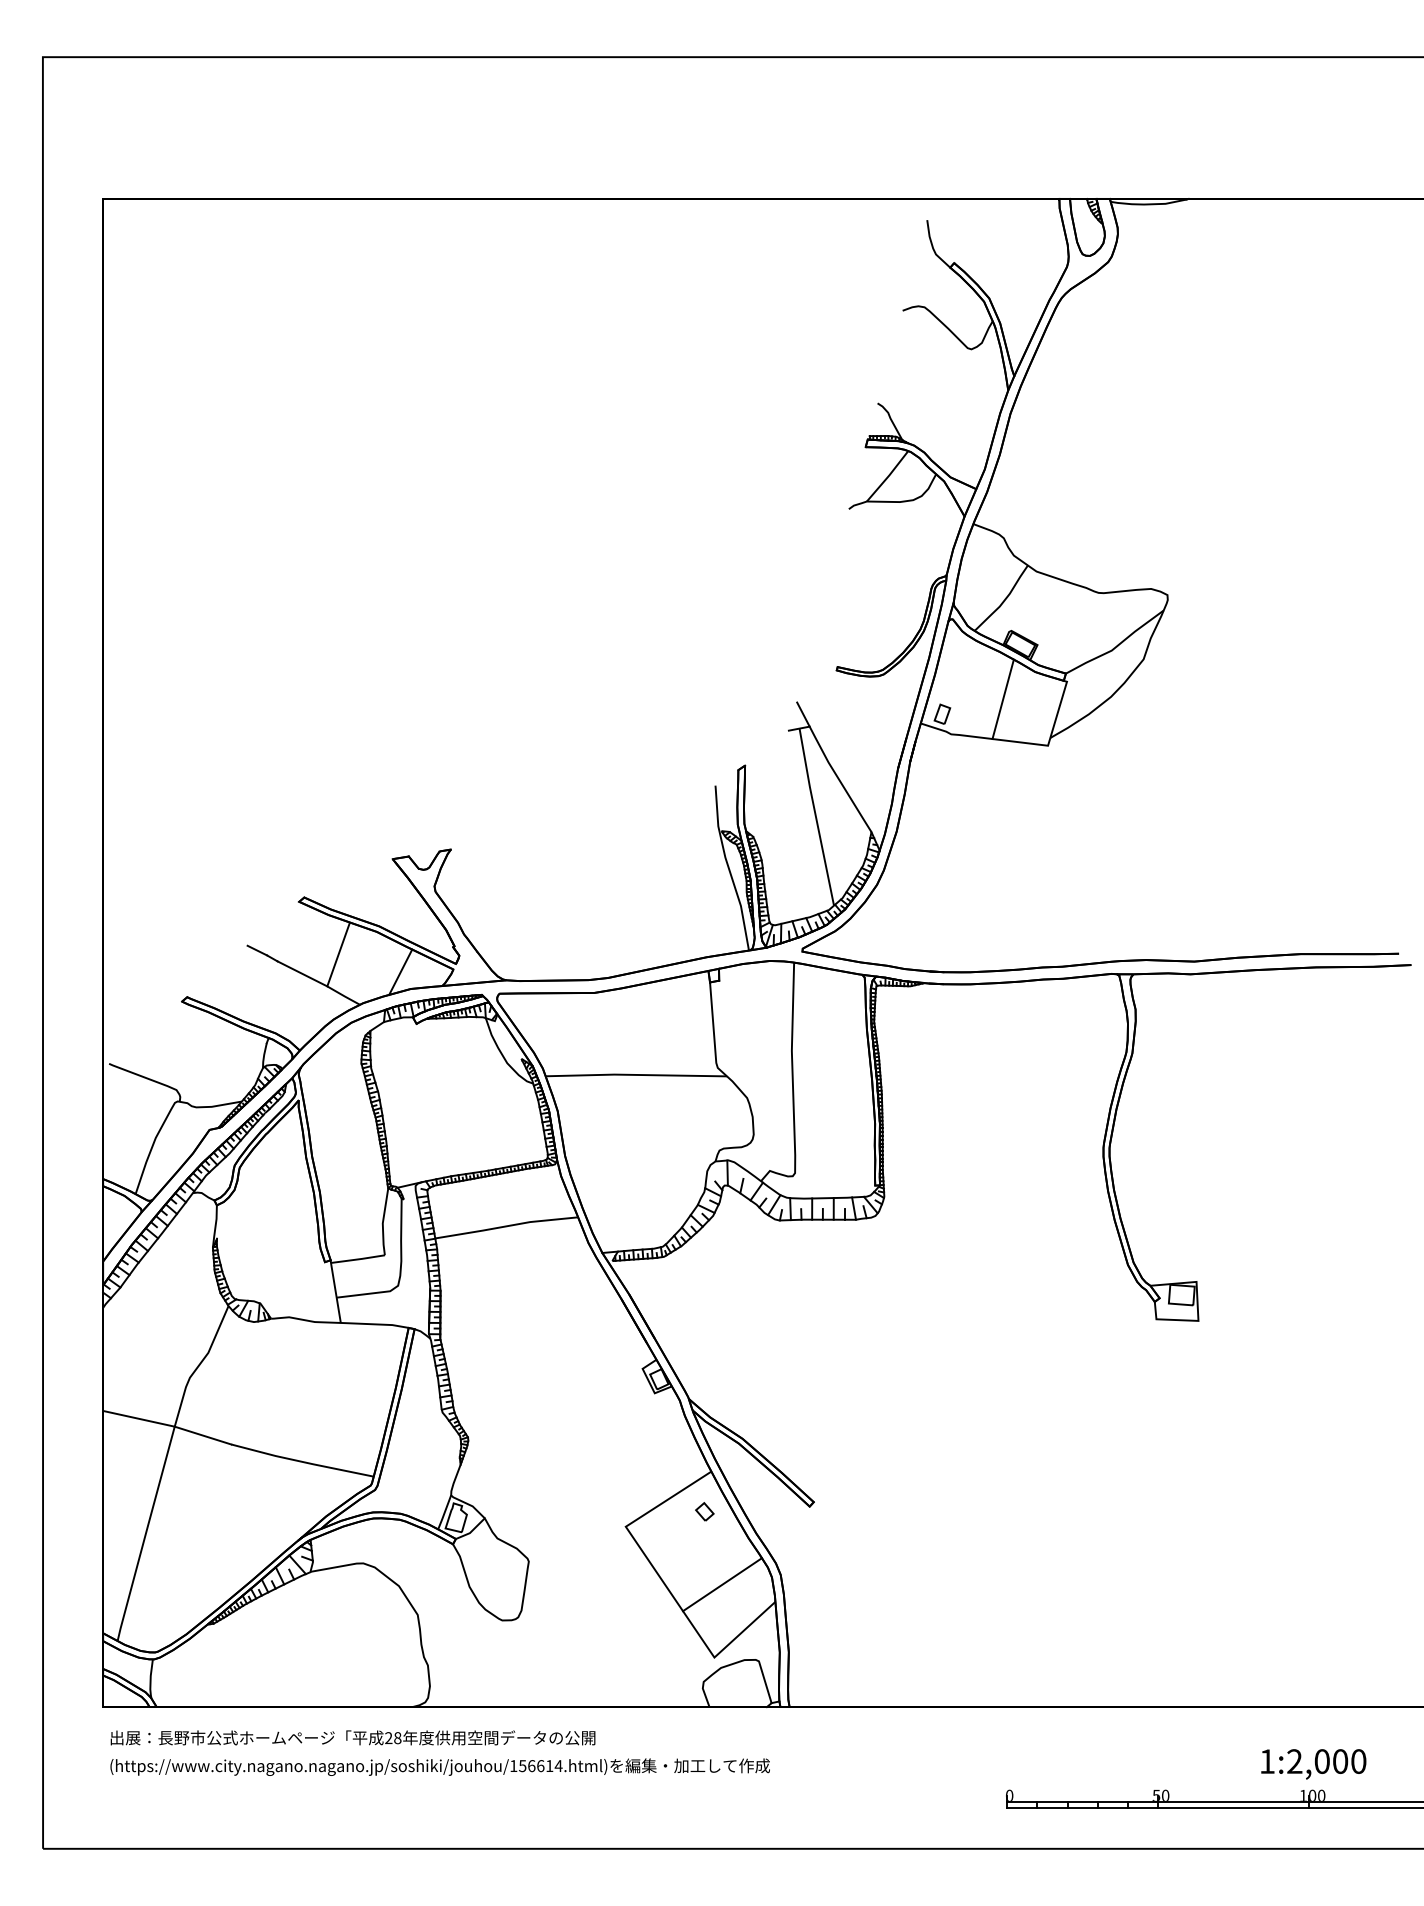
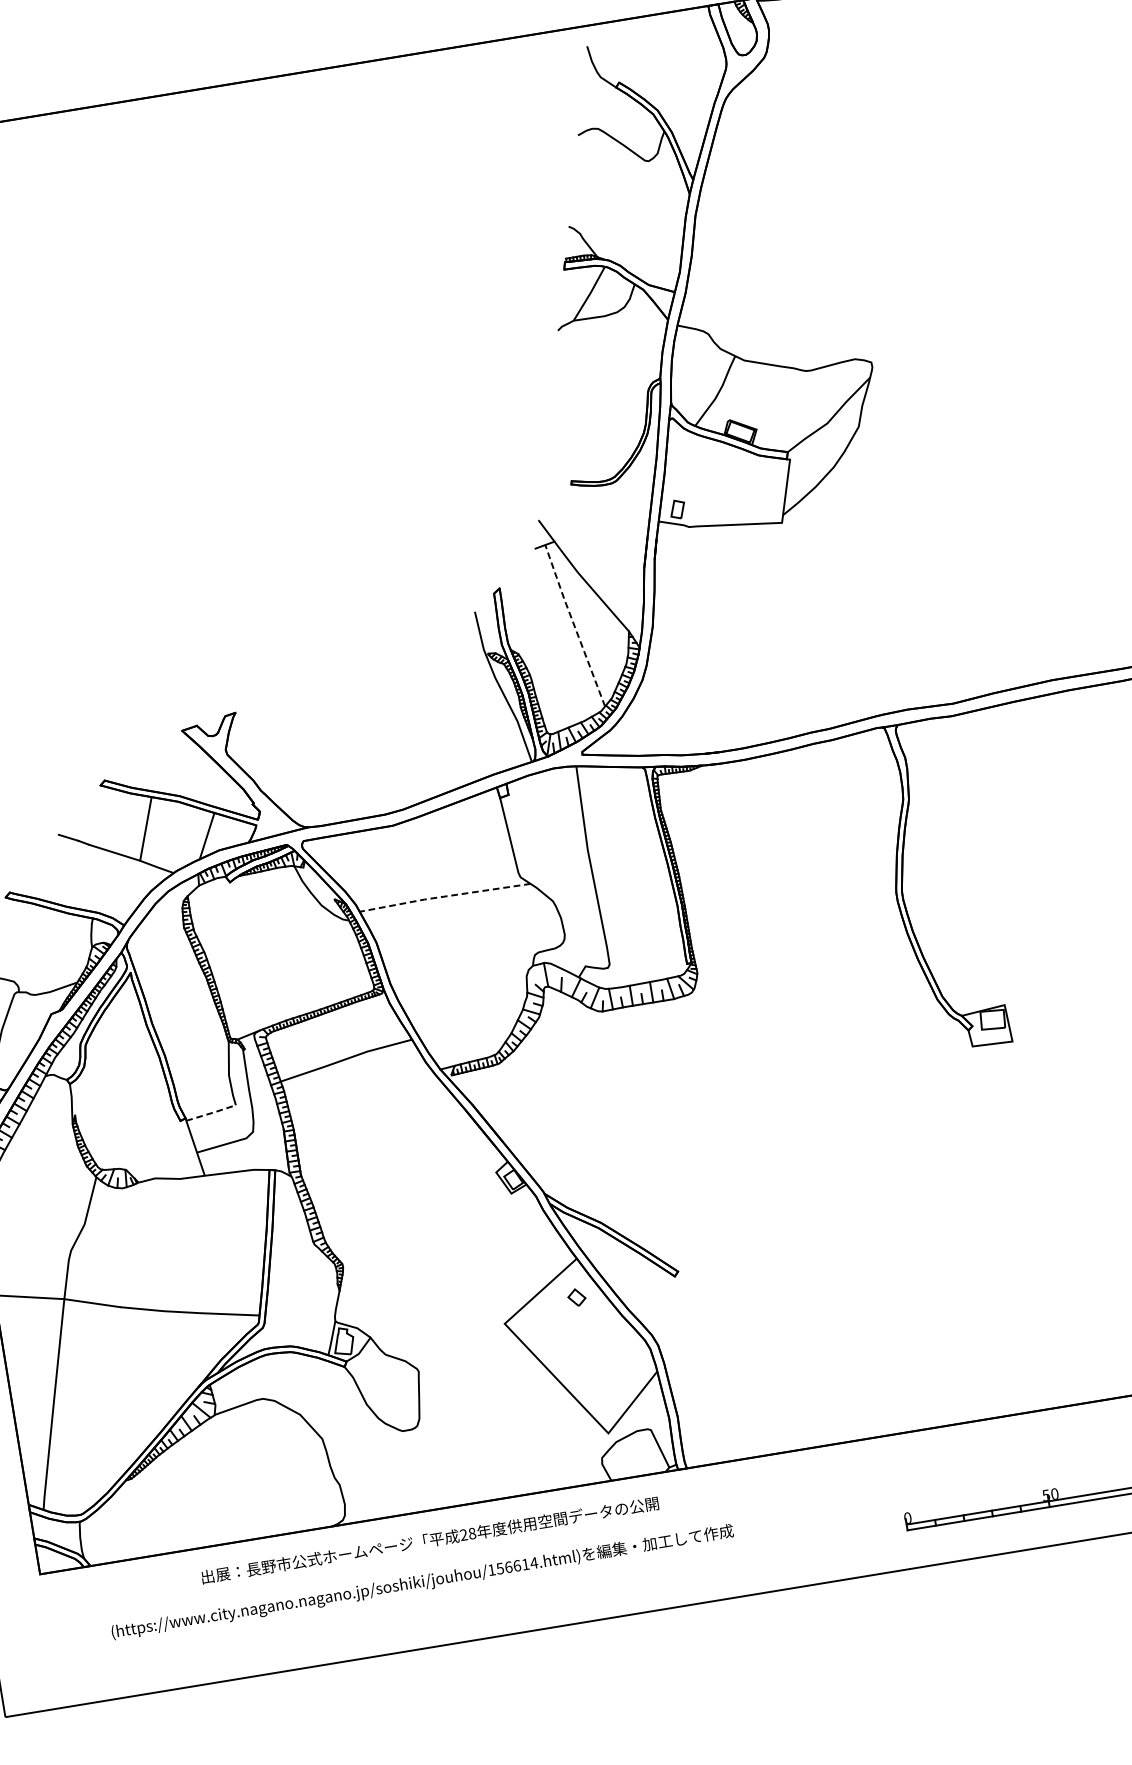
line: (1002, 699) -> (732, 486), removed
line: (815, 816) -> (573, 625), solid -> dashed
line: (635, 1074) -> (444, 896), solid -> dashed
line: (359, 1259) -> (212, 1113), solid -> dashed
line: (722, 1584) -> (604, 1363), removed
text: (352, 1737) -> (429, 1540), moved
text: (439, 1766) -> (421, 1581), moved

